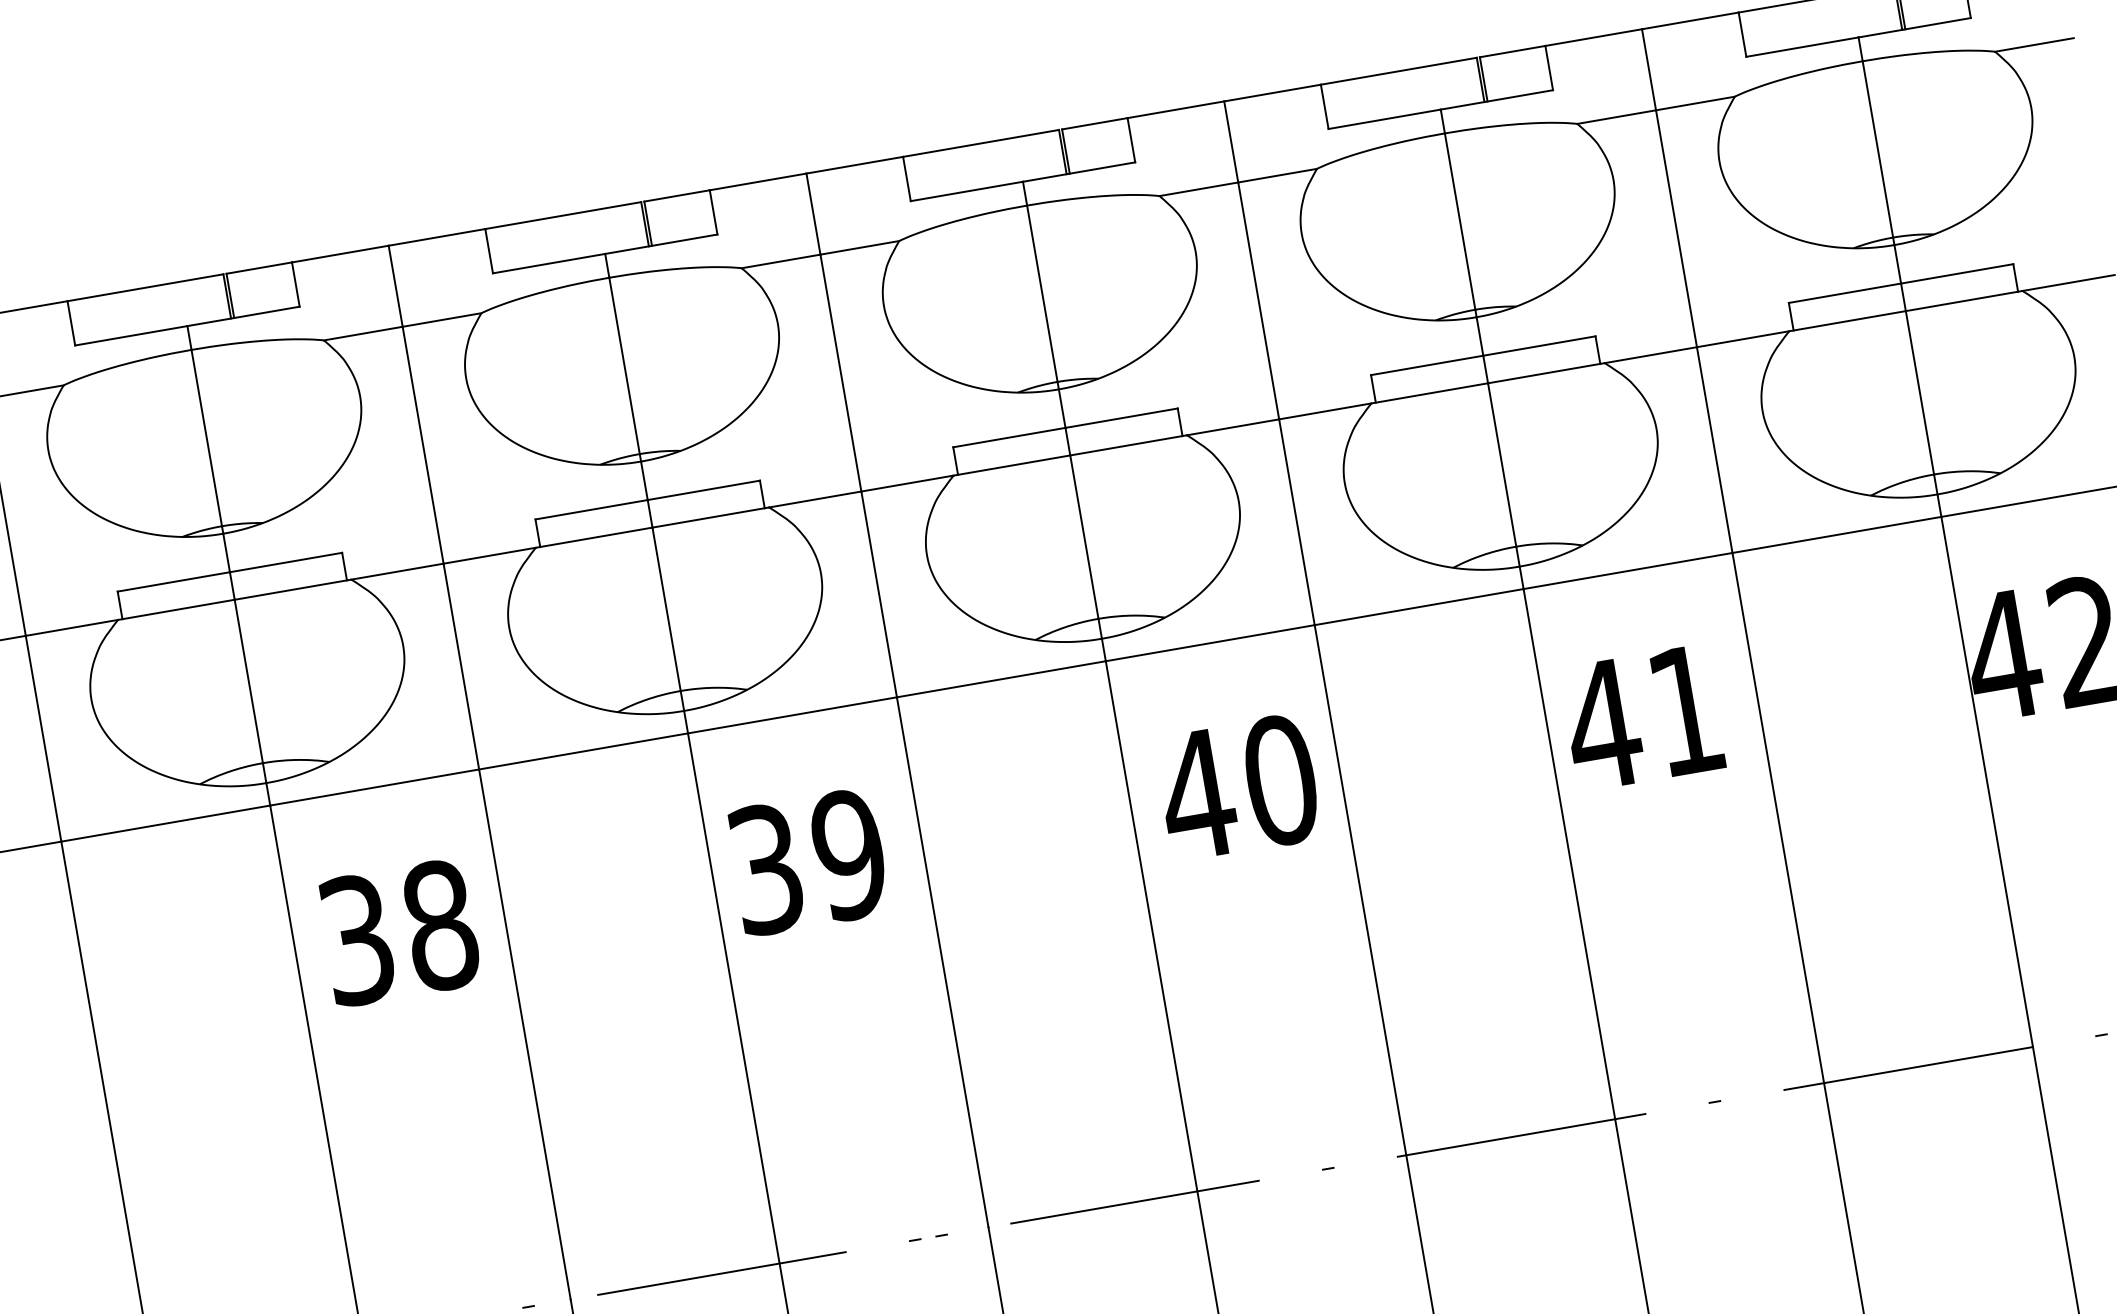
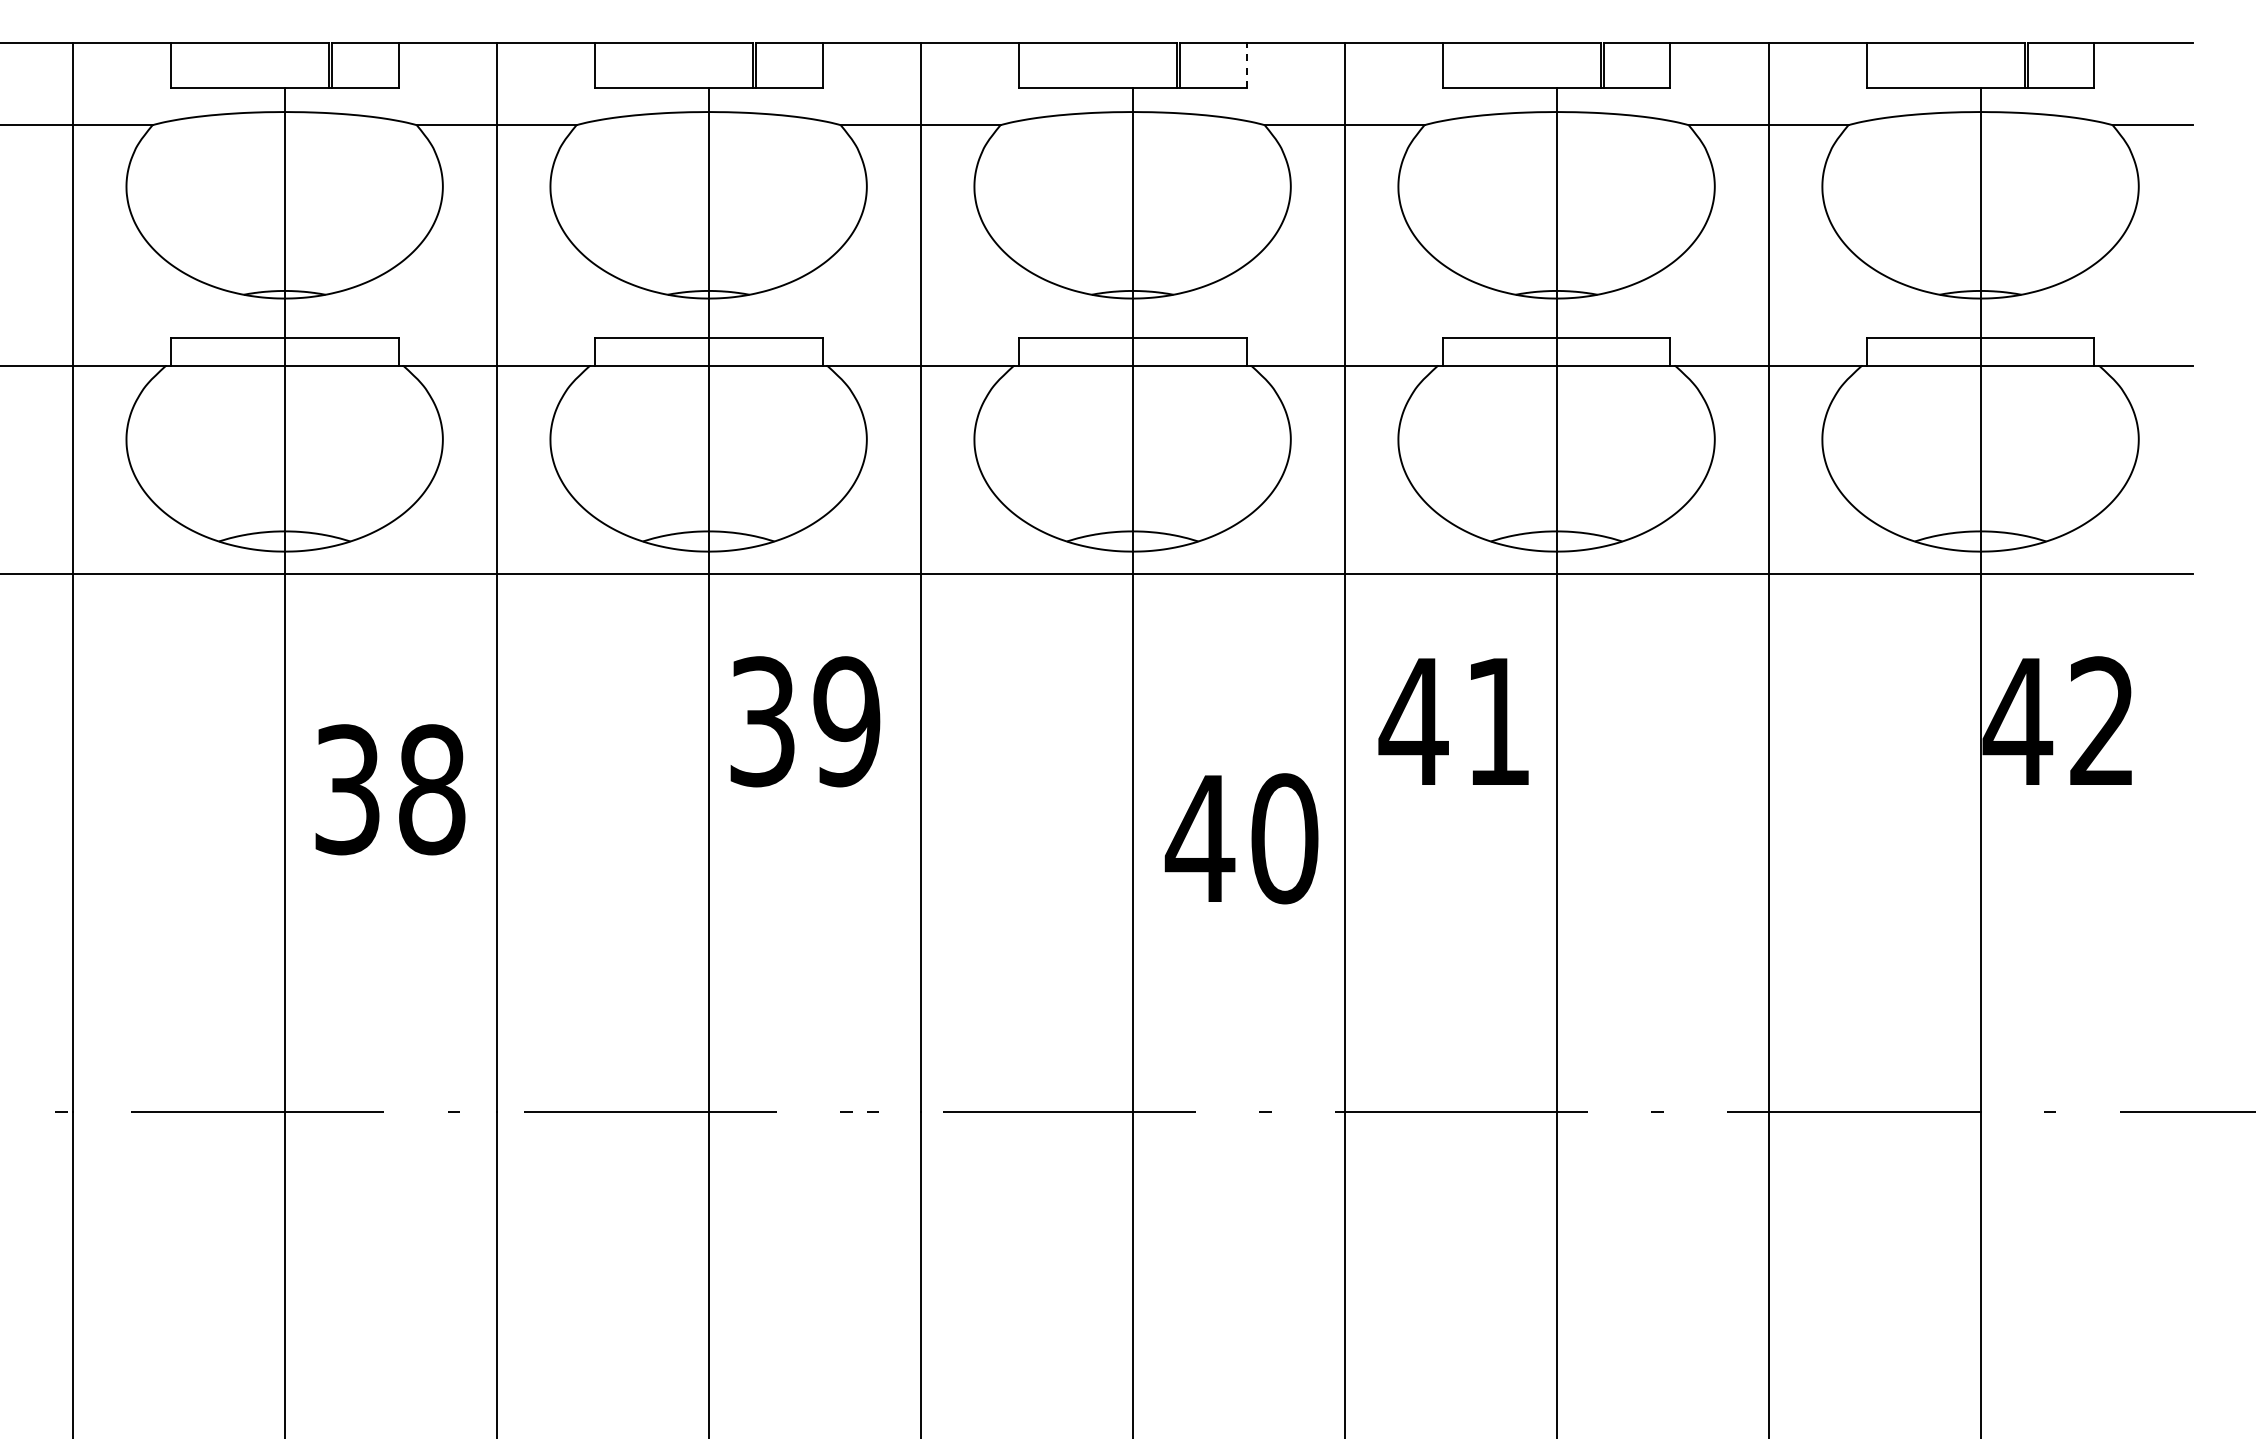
line: (1131, 139) -> (1246, 64), solid -> dashed
text: (1642, 717) -> (1453, 721), moved
text: (1238, 787) -> (1241, 838), moved
text: (399, 932) -> (390, 789), moved

